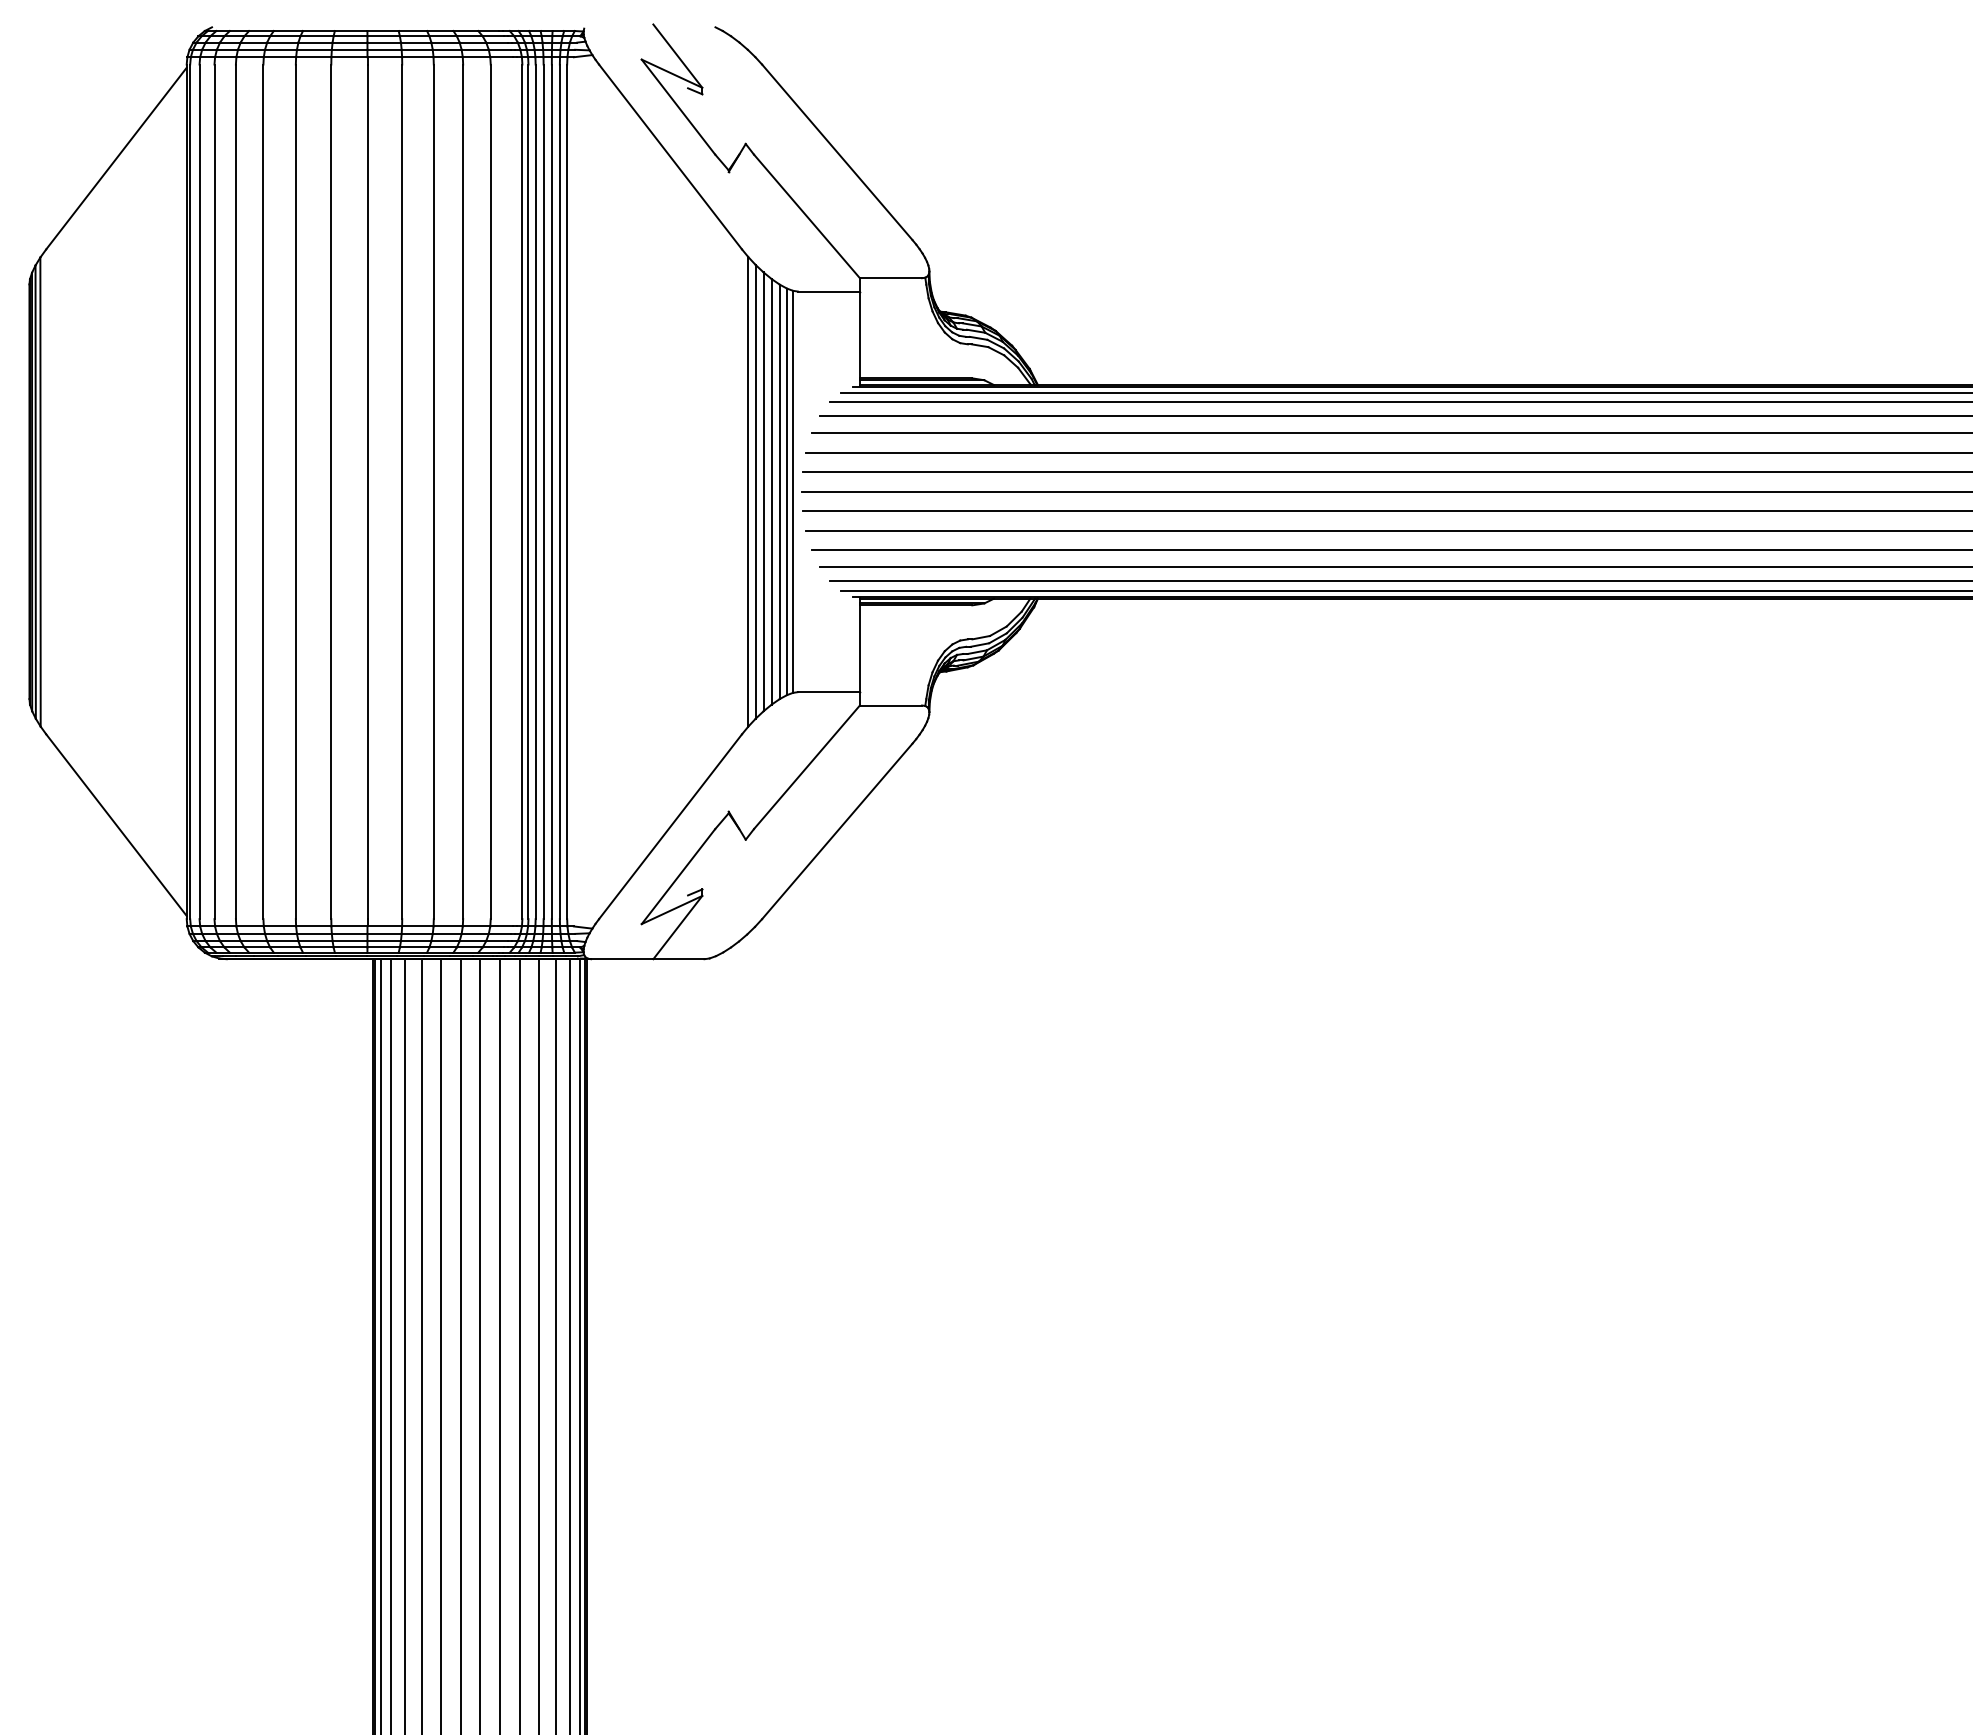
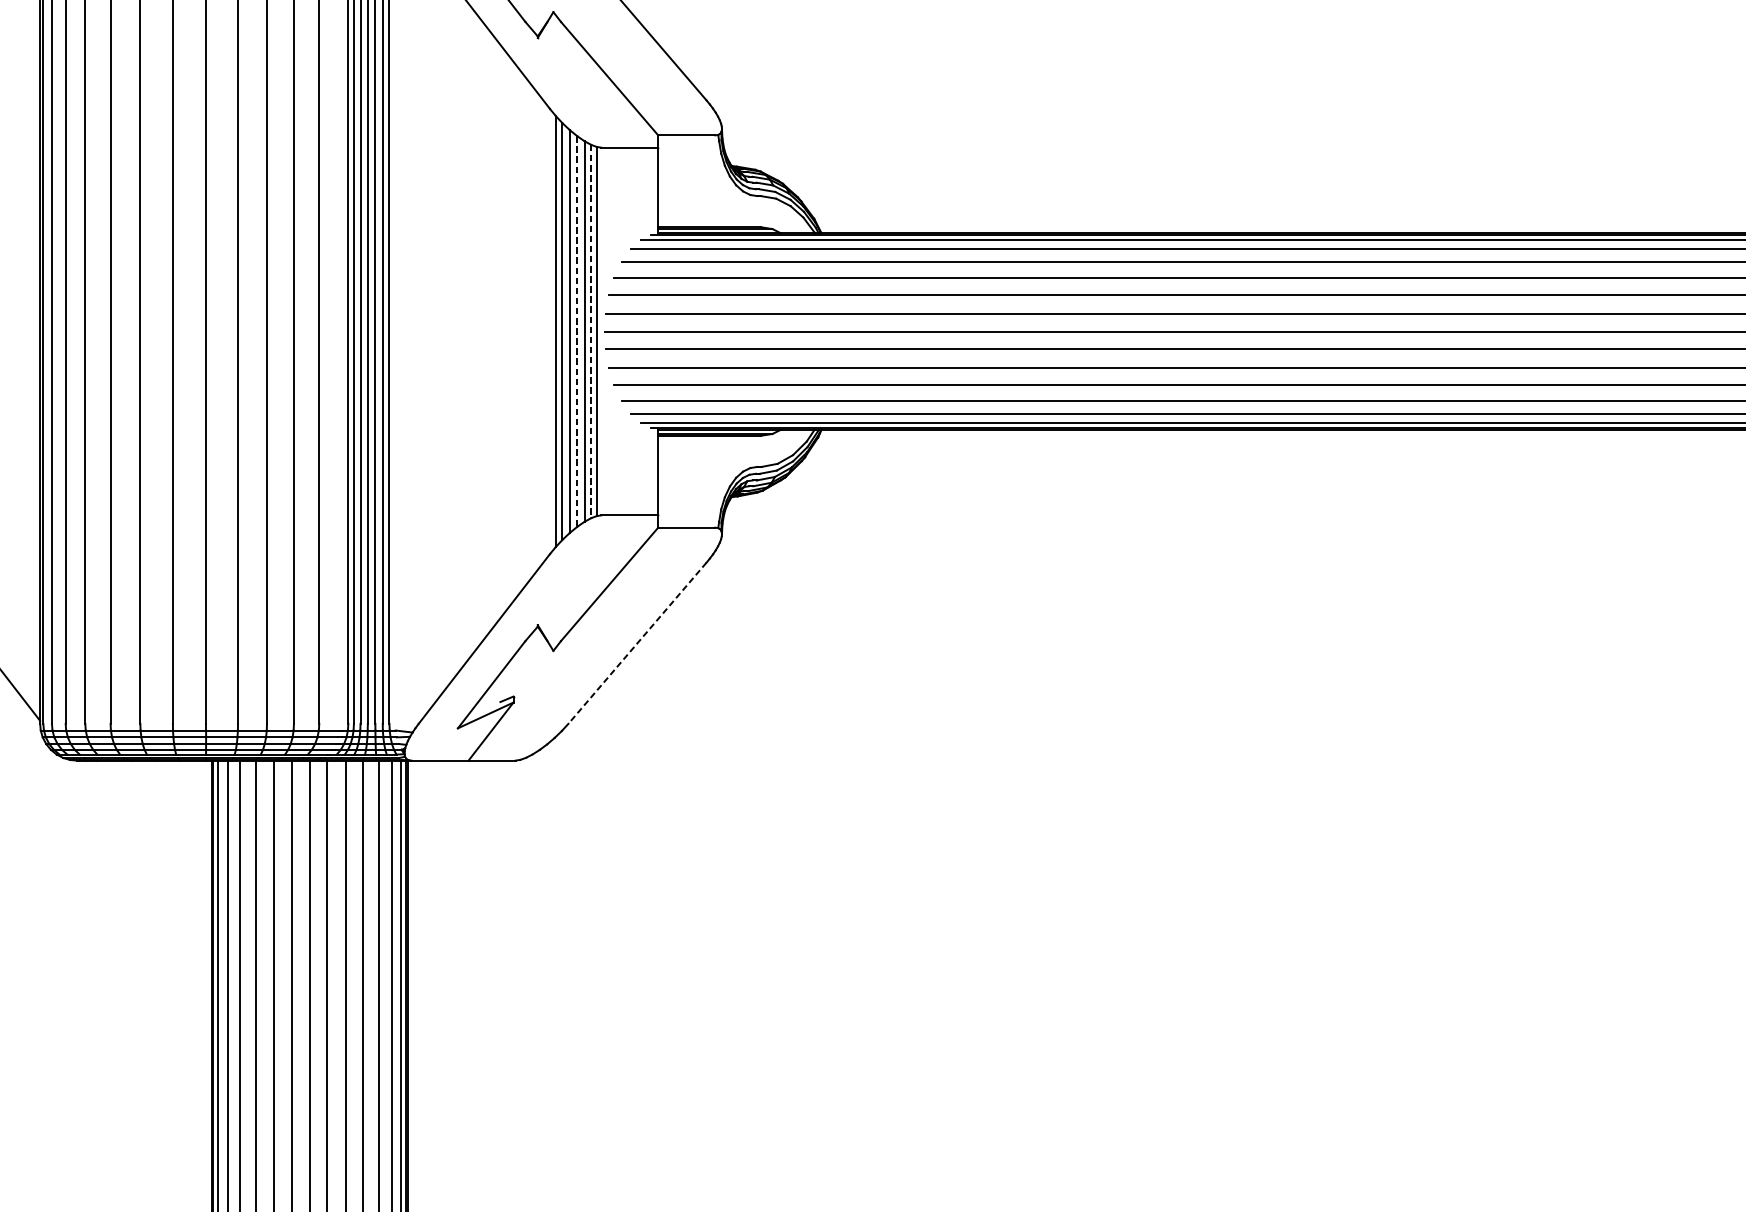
line: (771, 491) -> (577, 331), solid -> dashed
line: (787, 492) -> (591, 332), solid -> dashed
line: (837, 831) -> (637, 643), solid -> dashed

